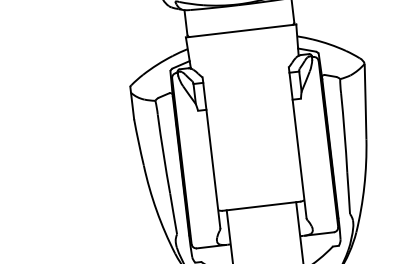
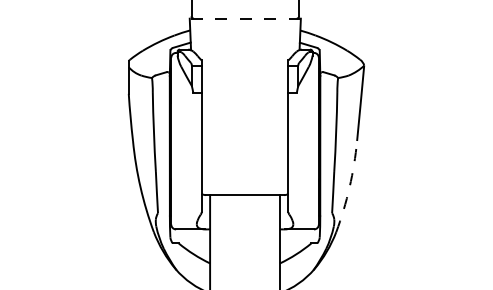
line: (241, 30) -> (245, 18), solid -> dashed
arc: (364, 186) -> (349, 187), solid -> dashed

